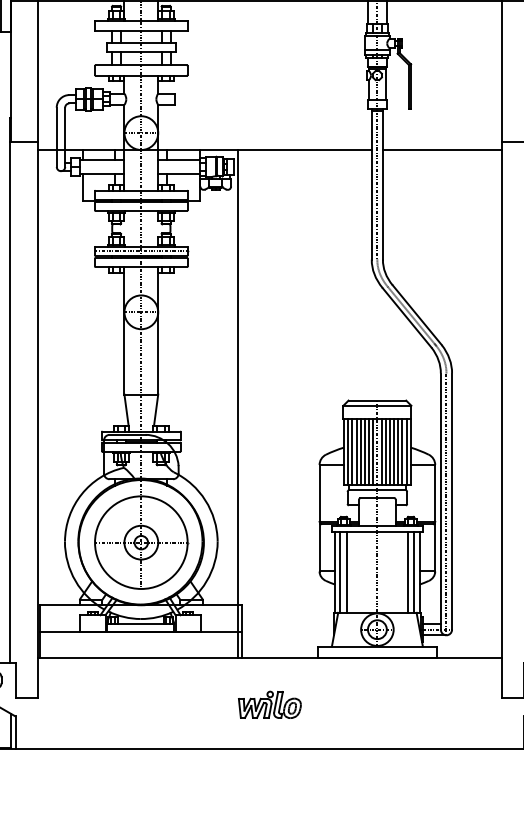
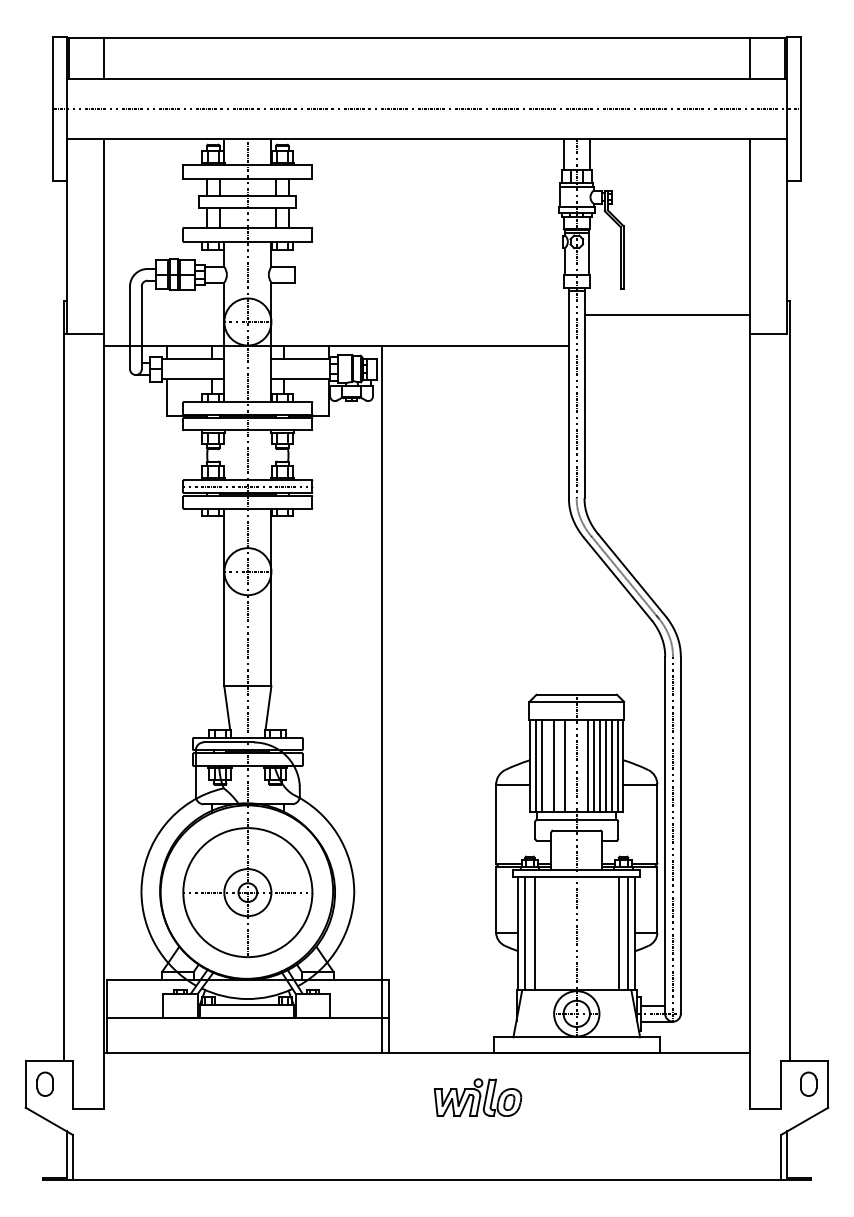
line: (442, 149) -> (667, 314), moved
line: (356, 451) -> (547, 765), removed
line: (364, 451) -> (559, 765), removed
line: (373, 451) -> (571, 765), removed
line: (381, 451) -> (582, 765), removed
part: (269, 704) -> (477, 1097), moved

